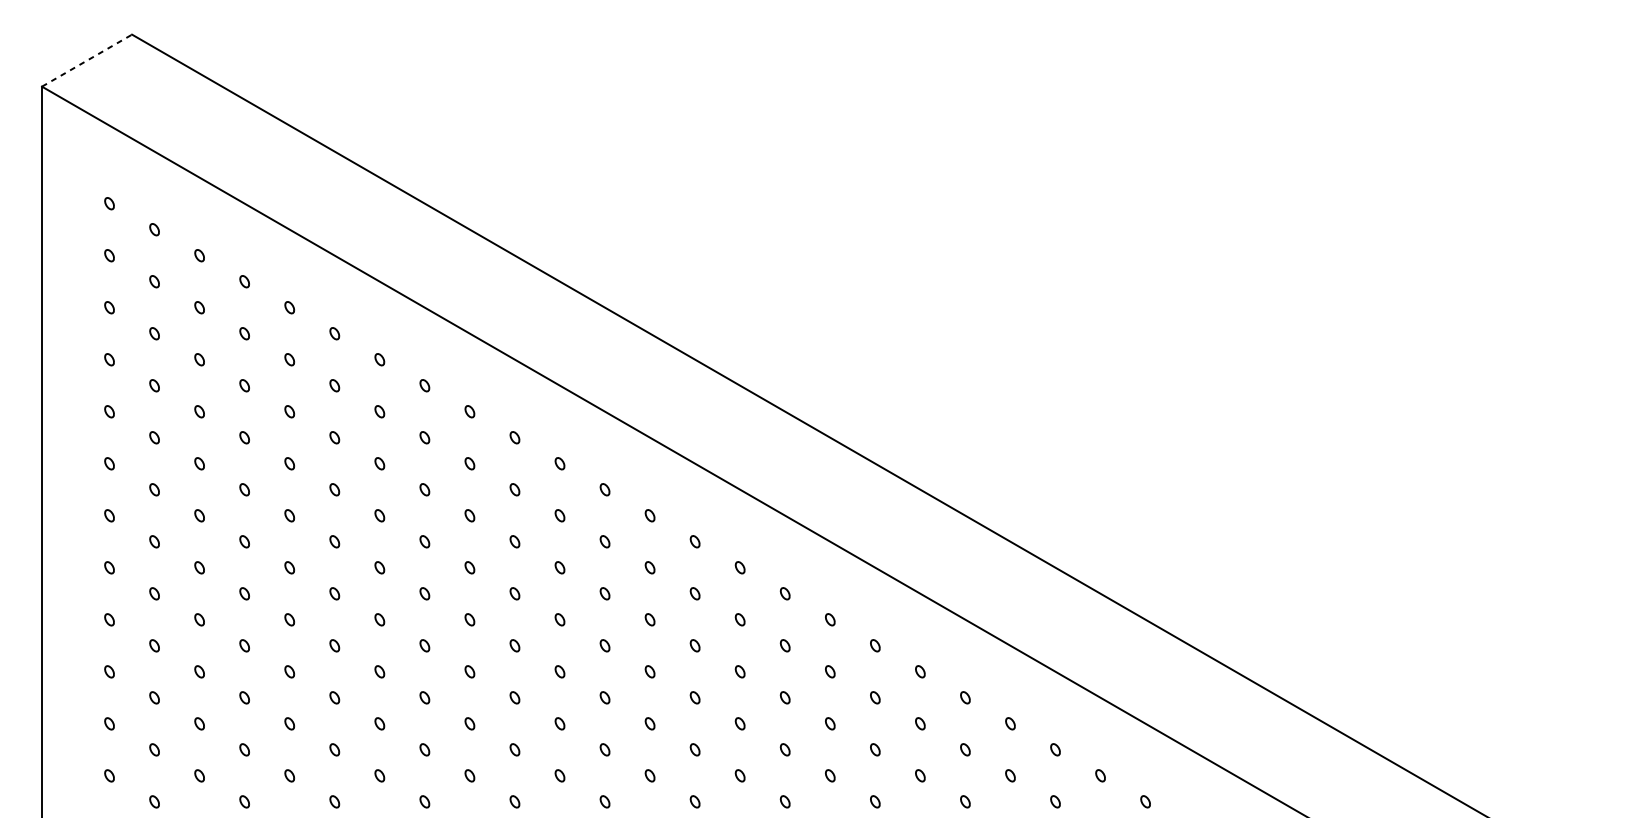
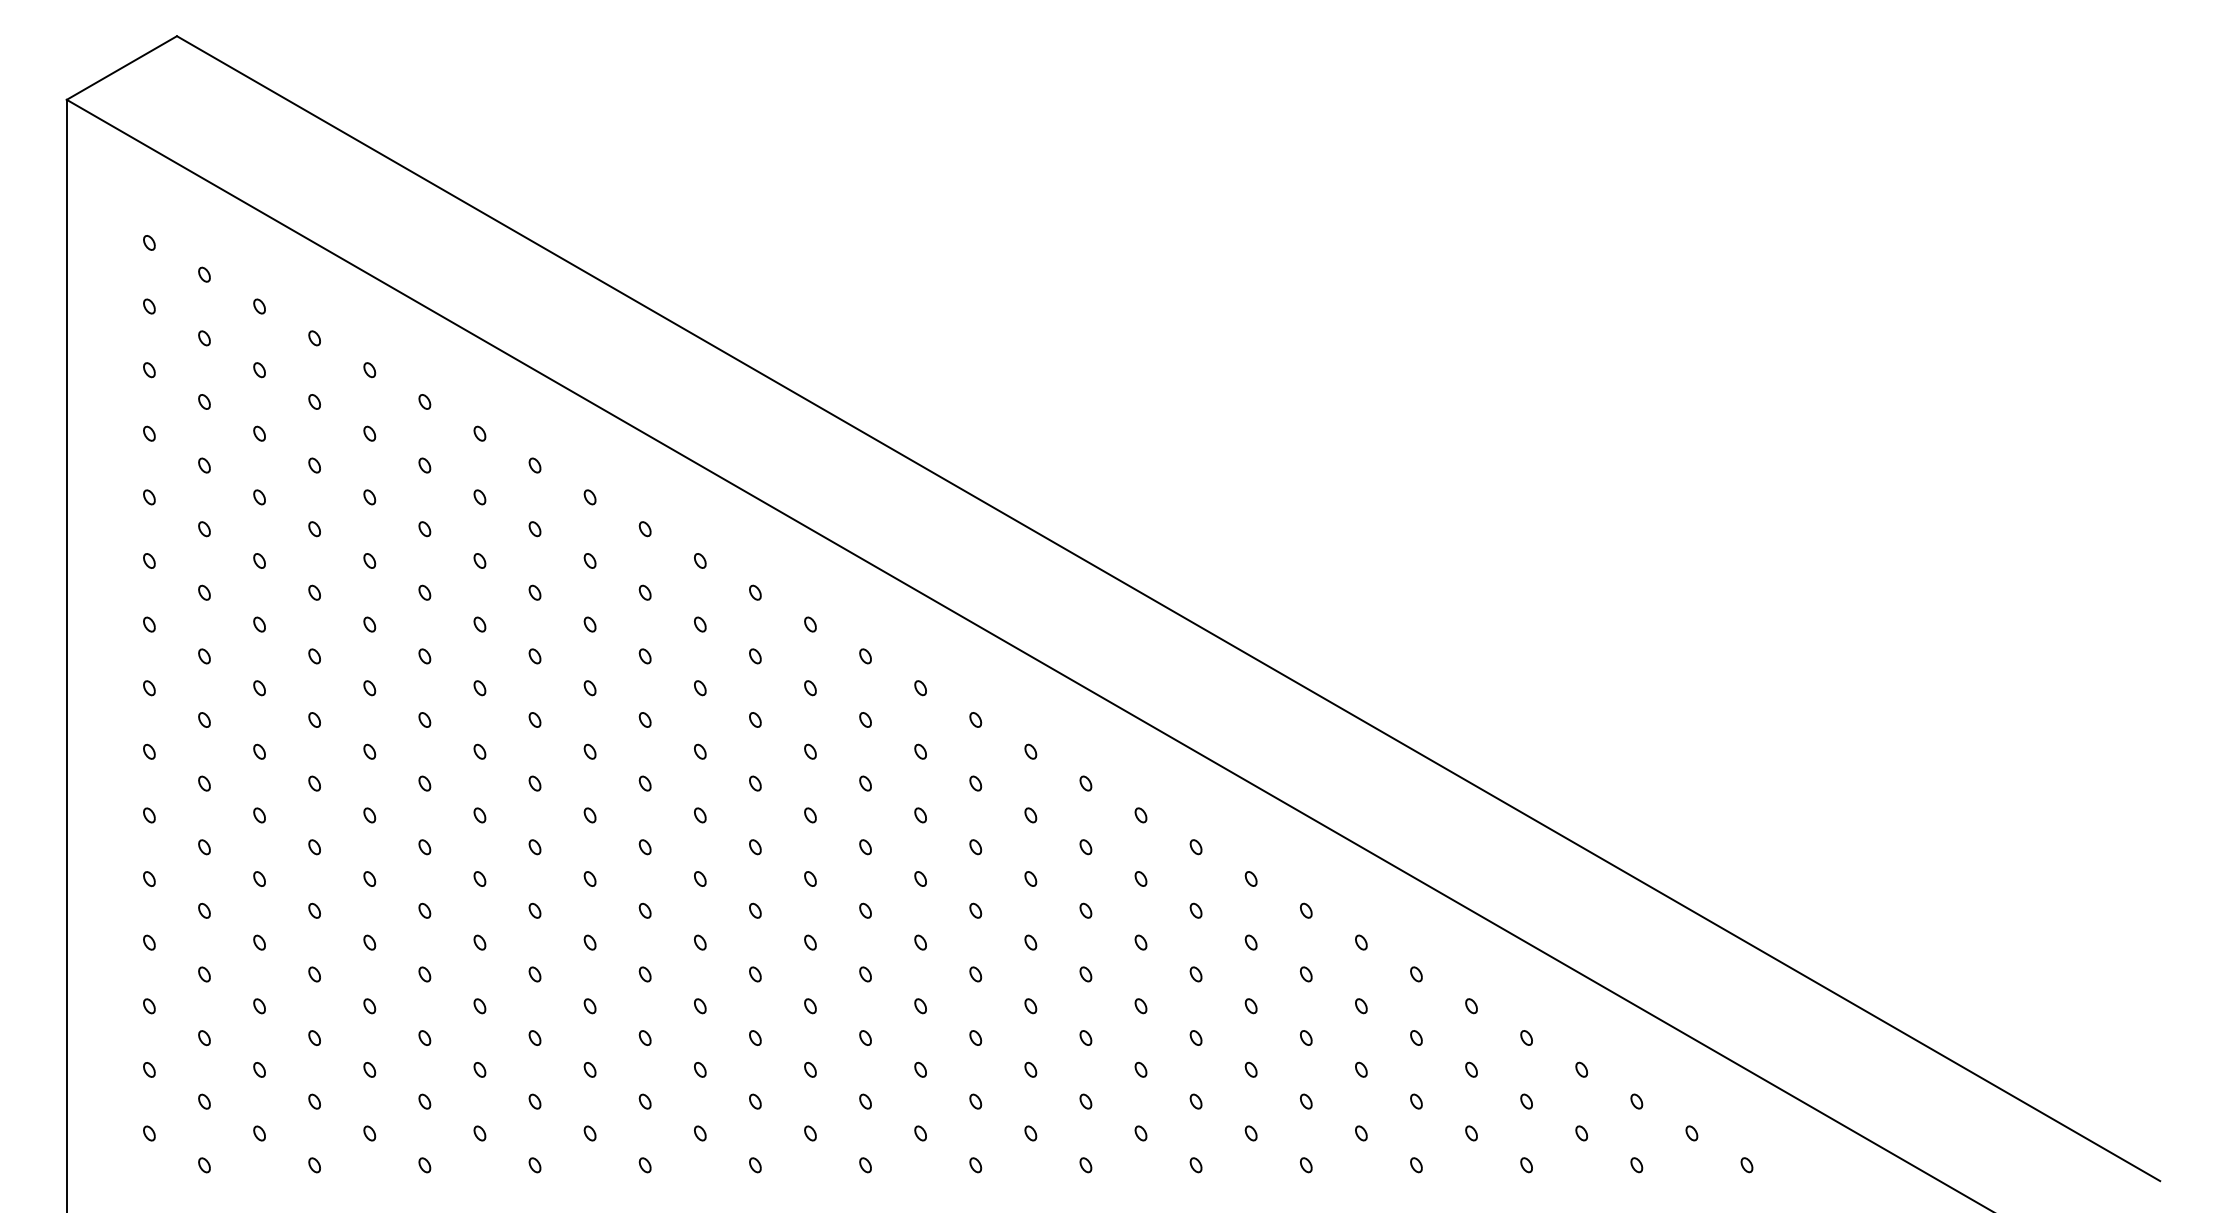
line: (86, 61) -> (121, 68), dashed -> solid

